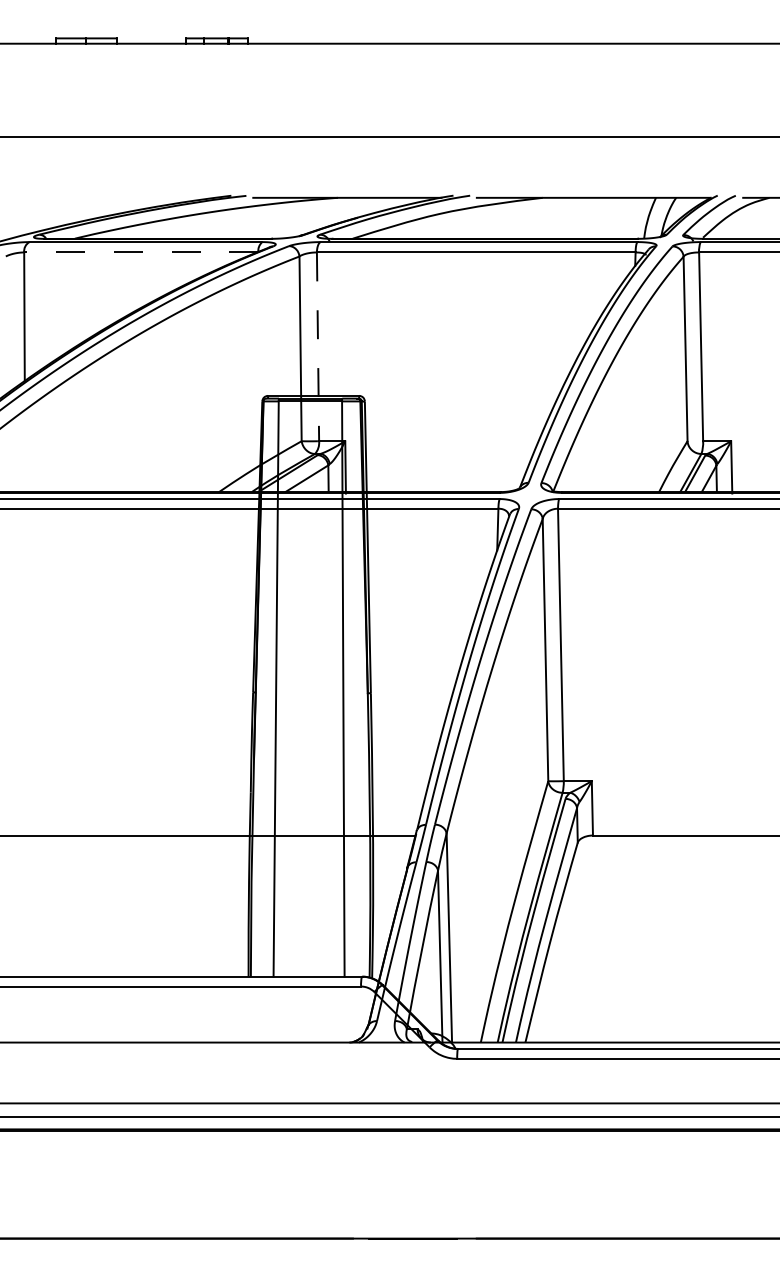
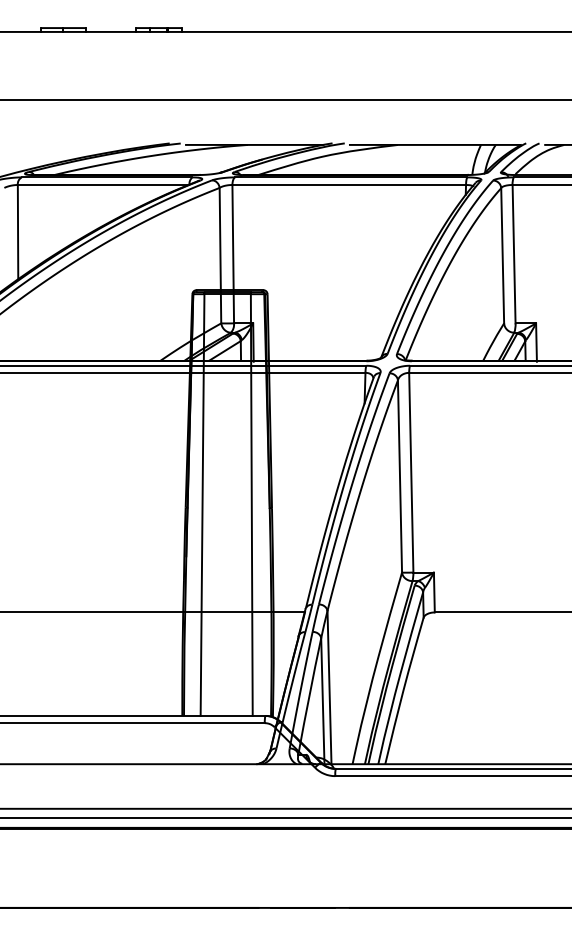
line: (141, 253) -> (103, 185), dashed -> solid
line: (318, 347) -> (233, 254), dashed -> solid

